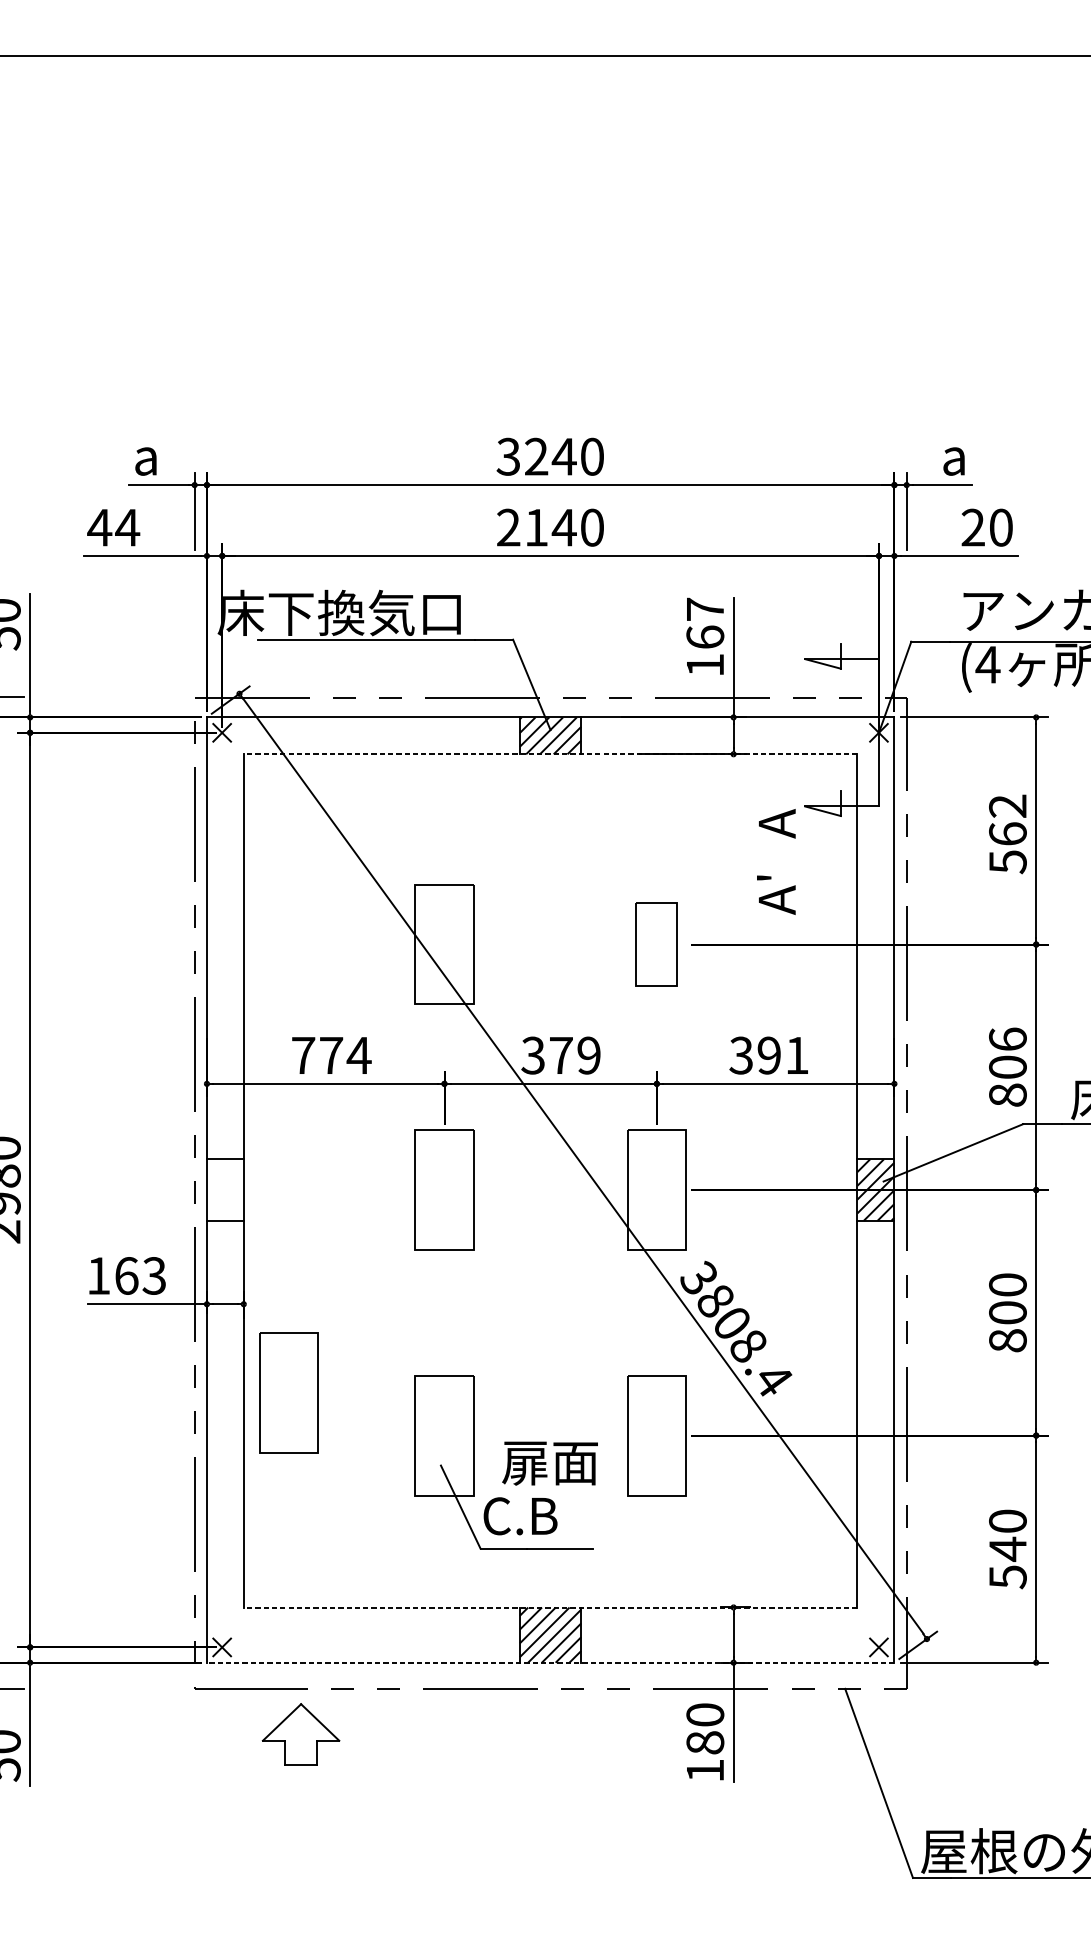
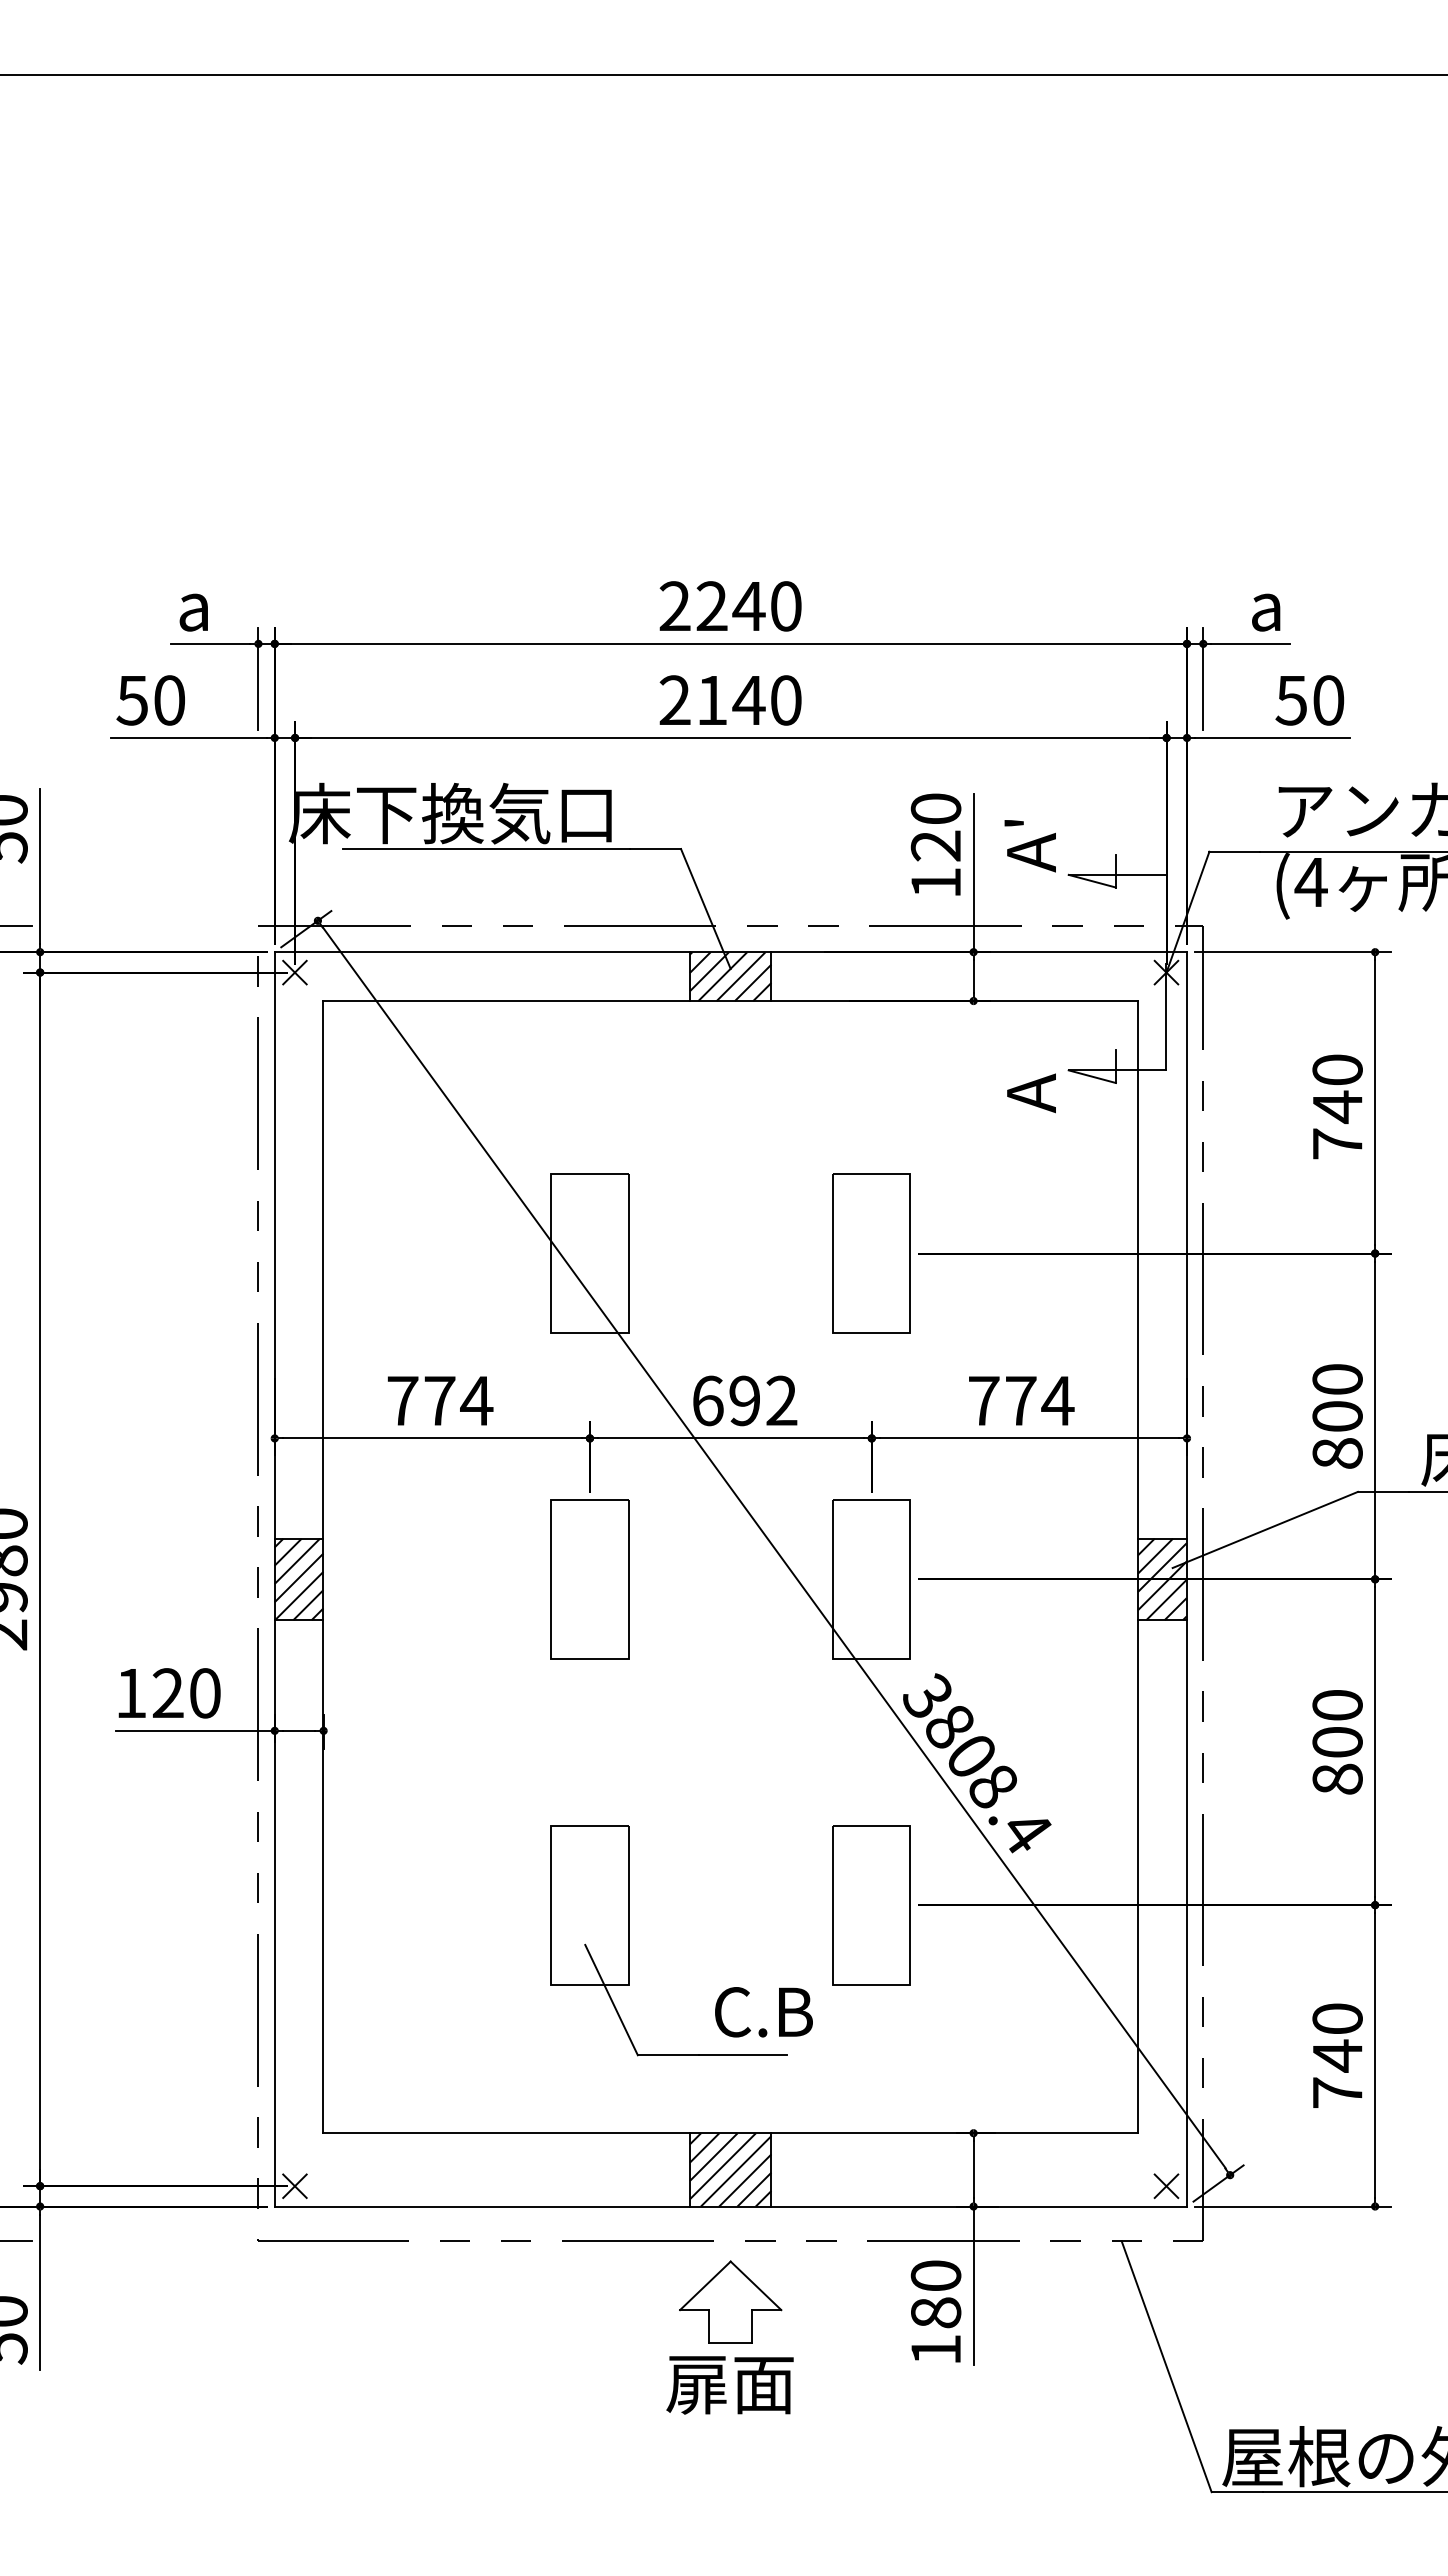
text: (508, 456) -> (674, 606), 3240 -> 2240
text: (113, 527) -> (150, 700), 44 -> 50
text: (972, 527) -> (1290, 700), 20 -> 50
text: (704, 623) -> (935, 827), 167 -> 120
line: (550, 754) -> (730, 1001), dashed -> solid
text: (1007, 834) -> (1337, 1107), 562 -> 740
text: (775, 895) -> (1029, 846), moved
part: (656, 944) -> (871, 1253), size x1.43
text: (1007, 1038) -> (1337, 1378), 806 -> 800
text: (560, 1055) -> (744, 1400), 379 -> 692
text: (768, 1055) -> (1020, 1400), 391 -> 774
hatch: (224, 1190) -> (298, 1579), added
text: (140, 1276) -> (186, 1693), 163 -> 120
part: (288, 1392) -> (383, 1848), removed
text: (549, 1463) -> (729, 2385), moved
text: (520, 1516) -> (763, 2012), moved
text: (1007, 1577) -> (1337, 2093), 540 -> 740
line: (550, 1607) -> (730, 2133), dashed -> solid
line: (550, 1662) -> (730, 2206), dashed -> solid
part: (300, 1734) -> (730, 2301), moved

